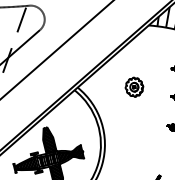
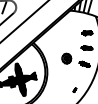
part: (134, 86) -> (66, 58), moved

